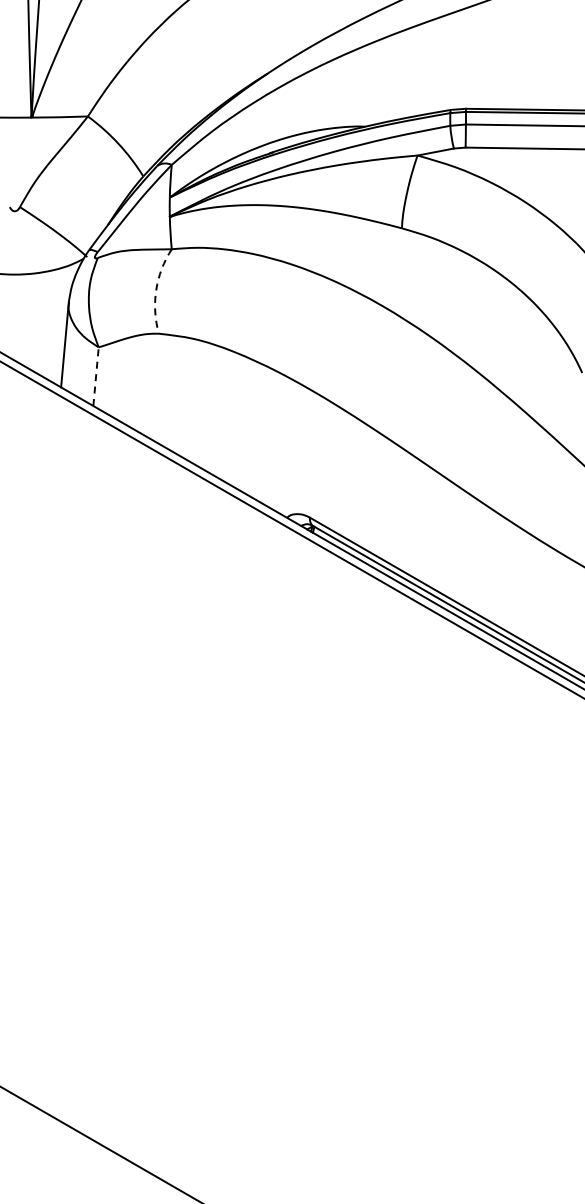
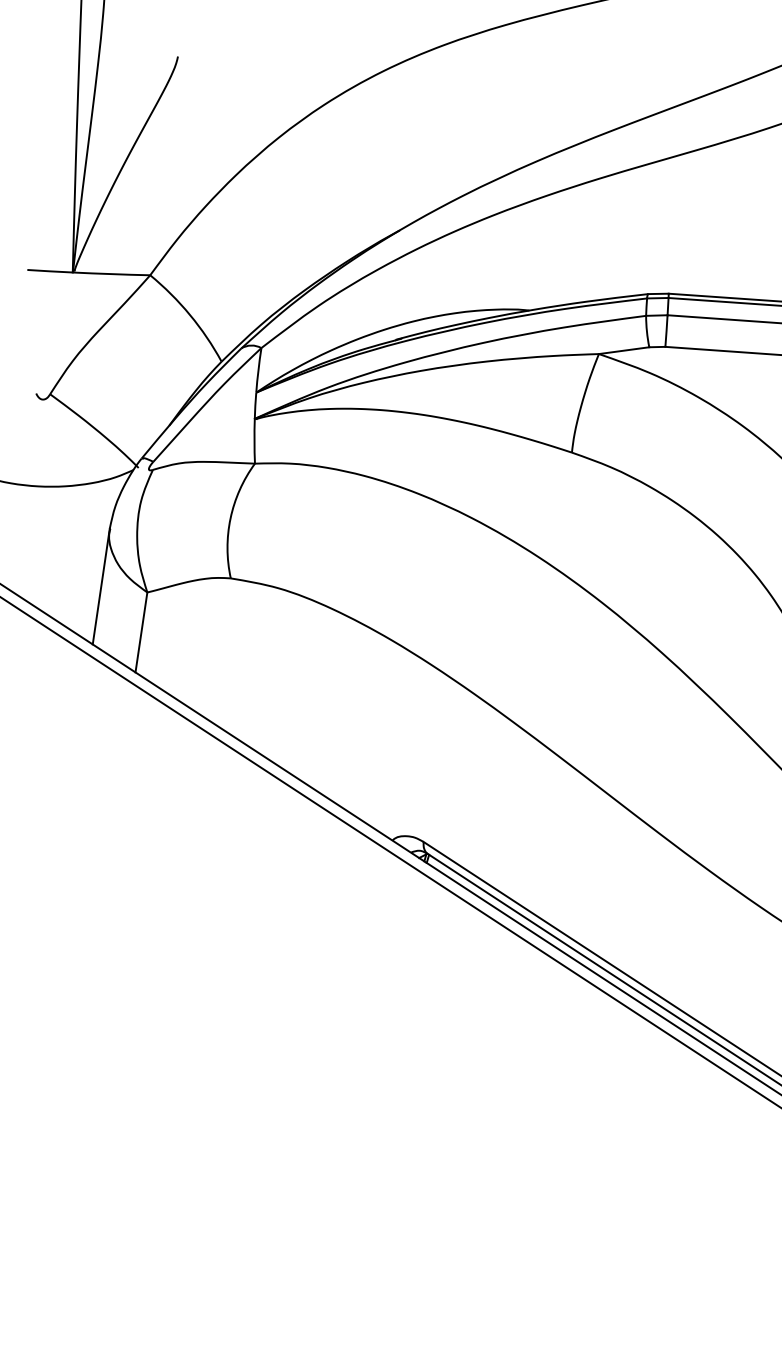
arc: (156, 290) -> (230, 518), dashed -> solid
line: (96, 376) -> (142, 632), dashed -> solid

